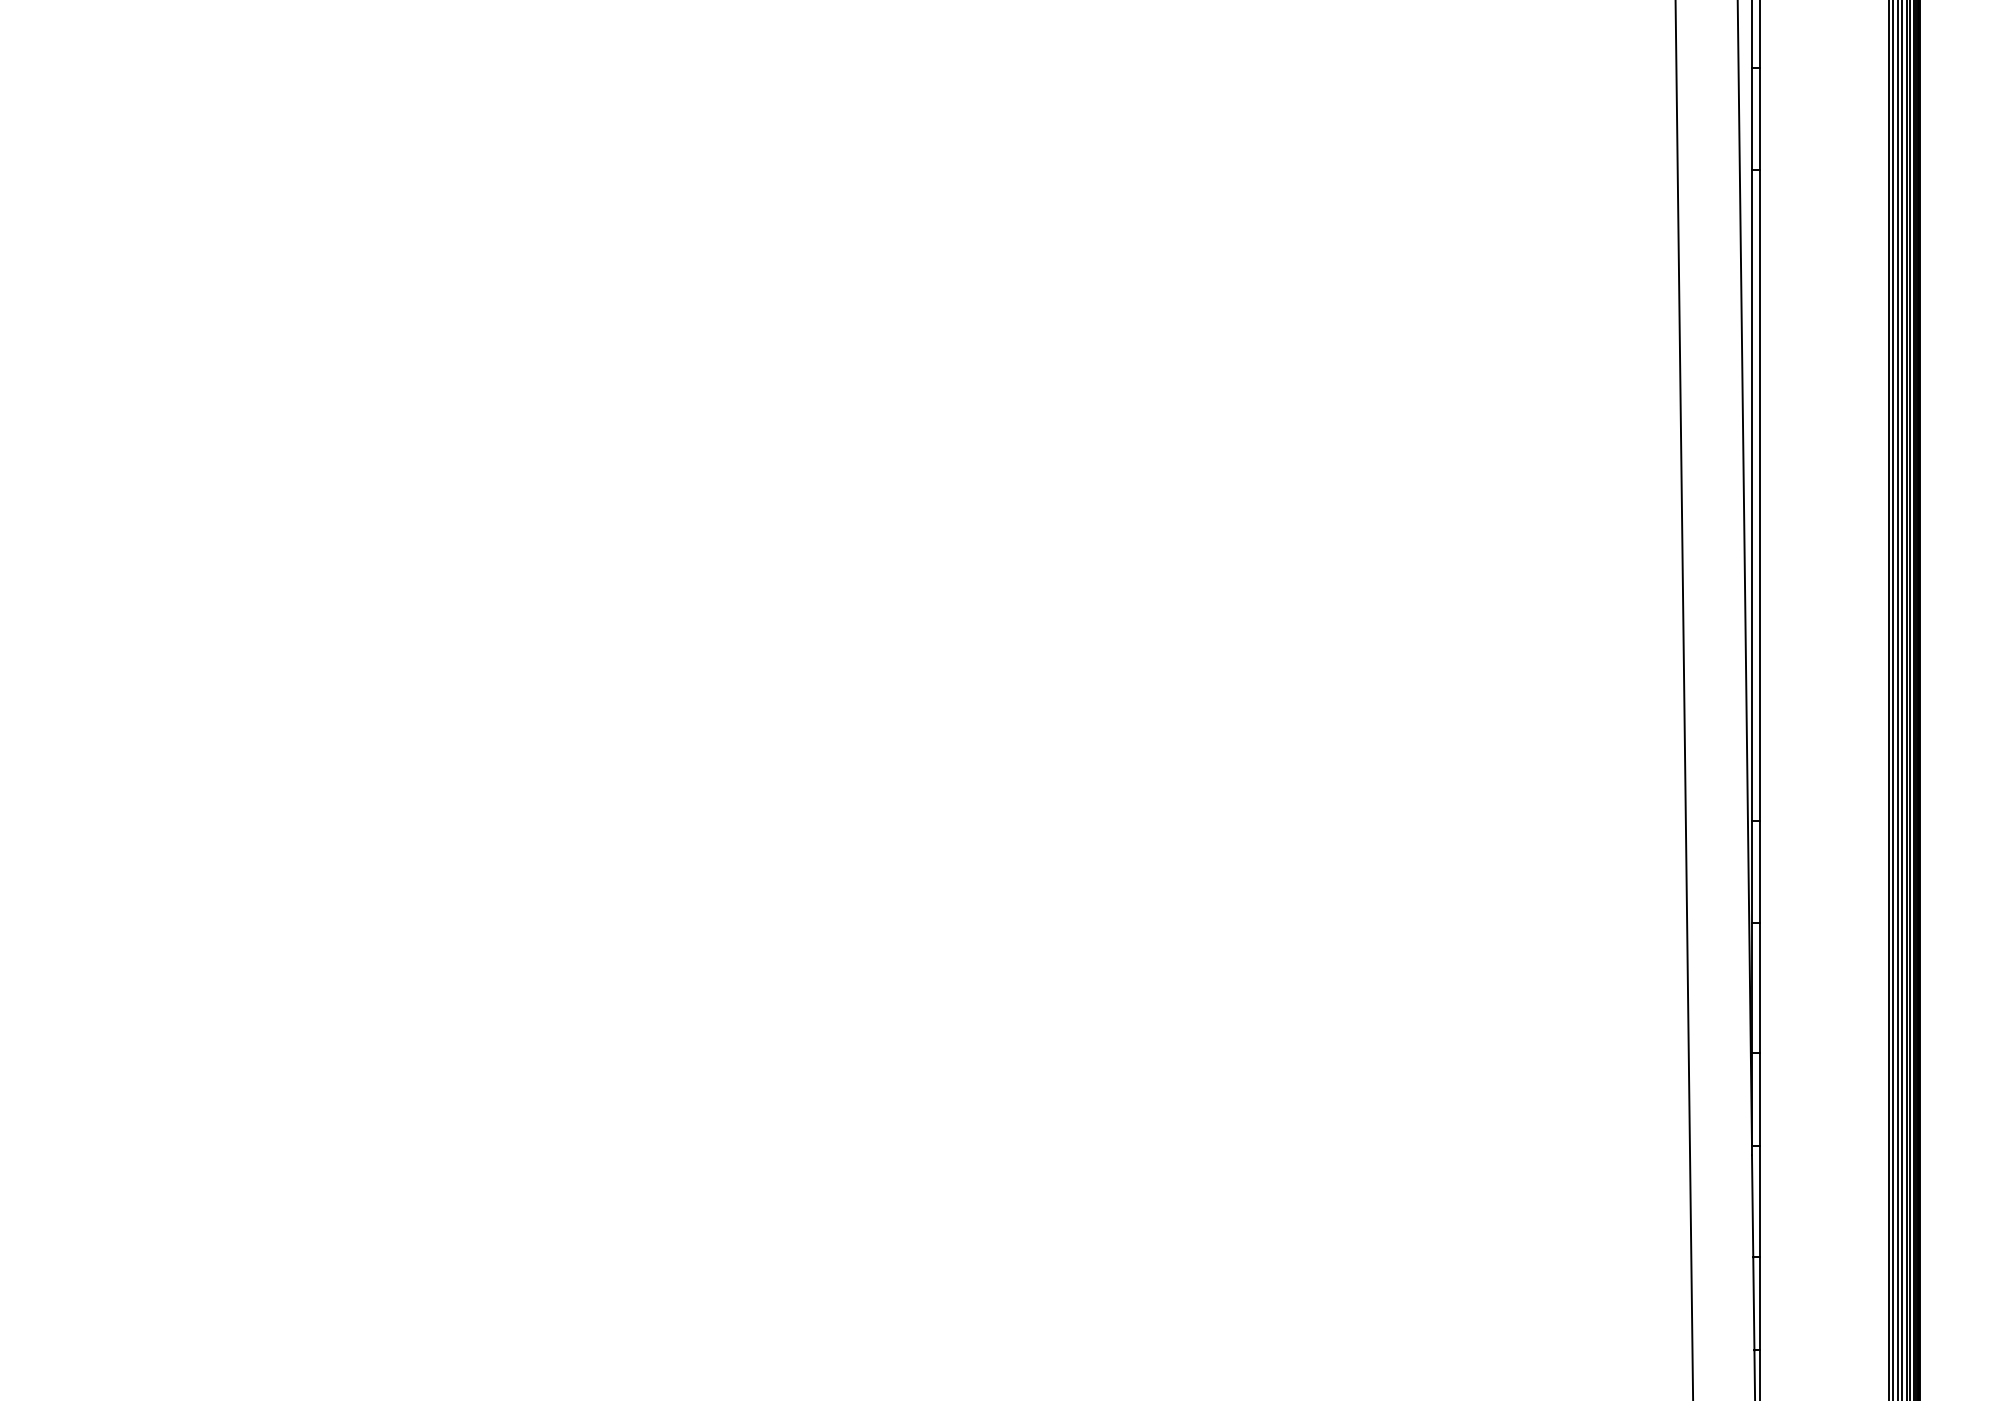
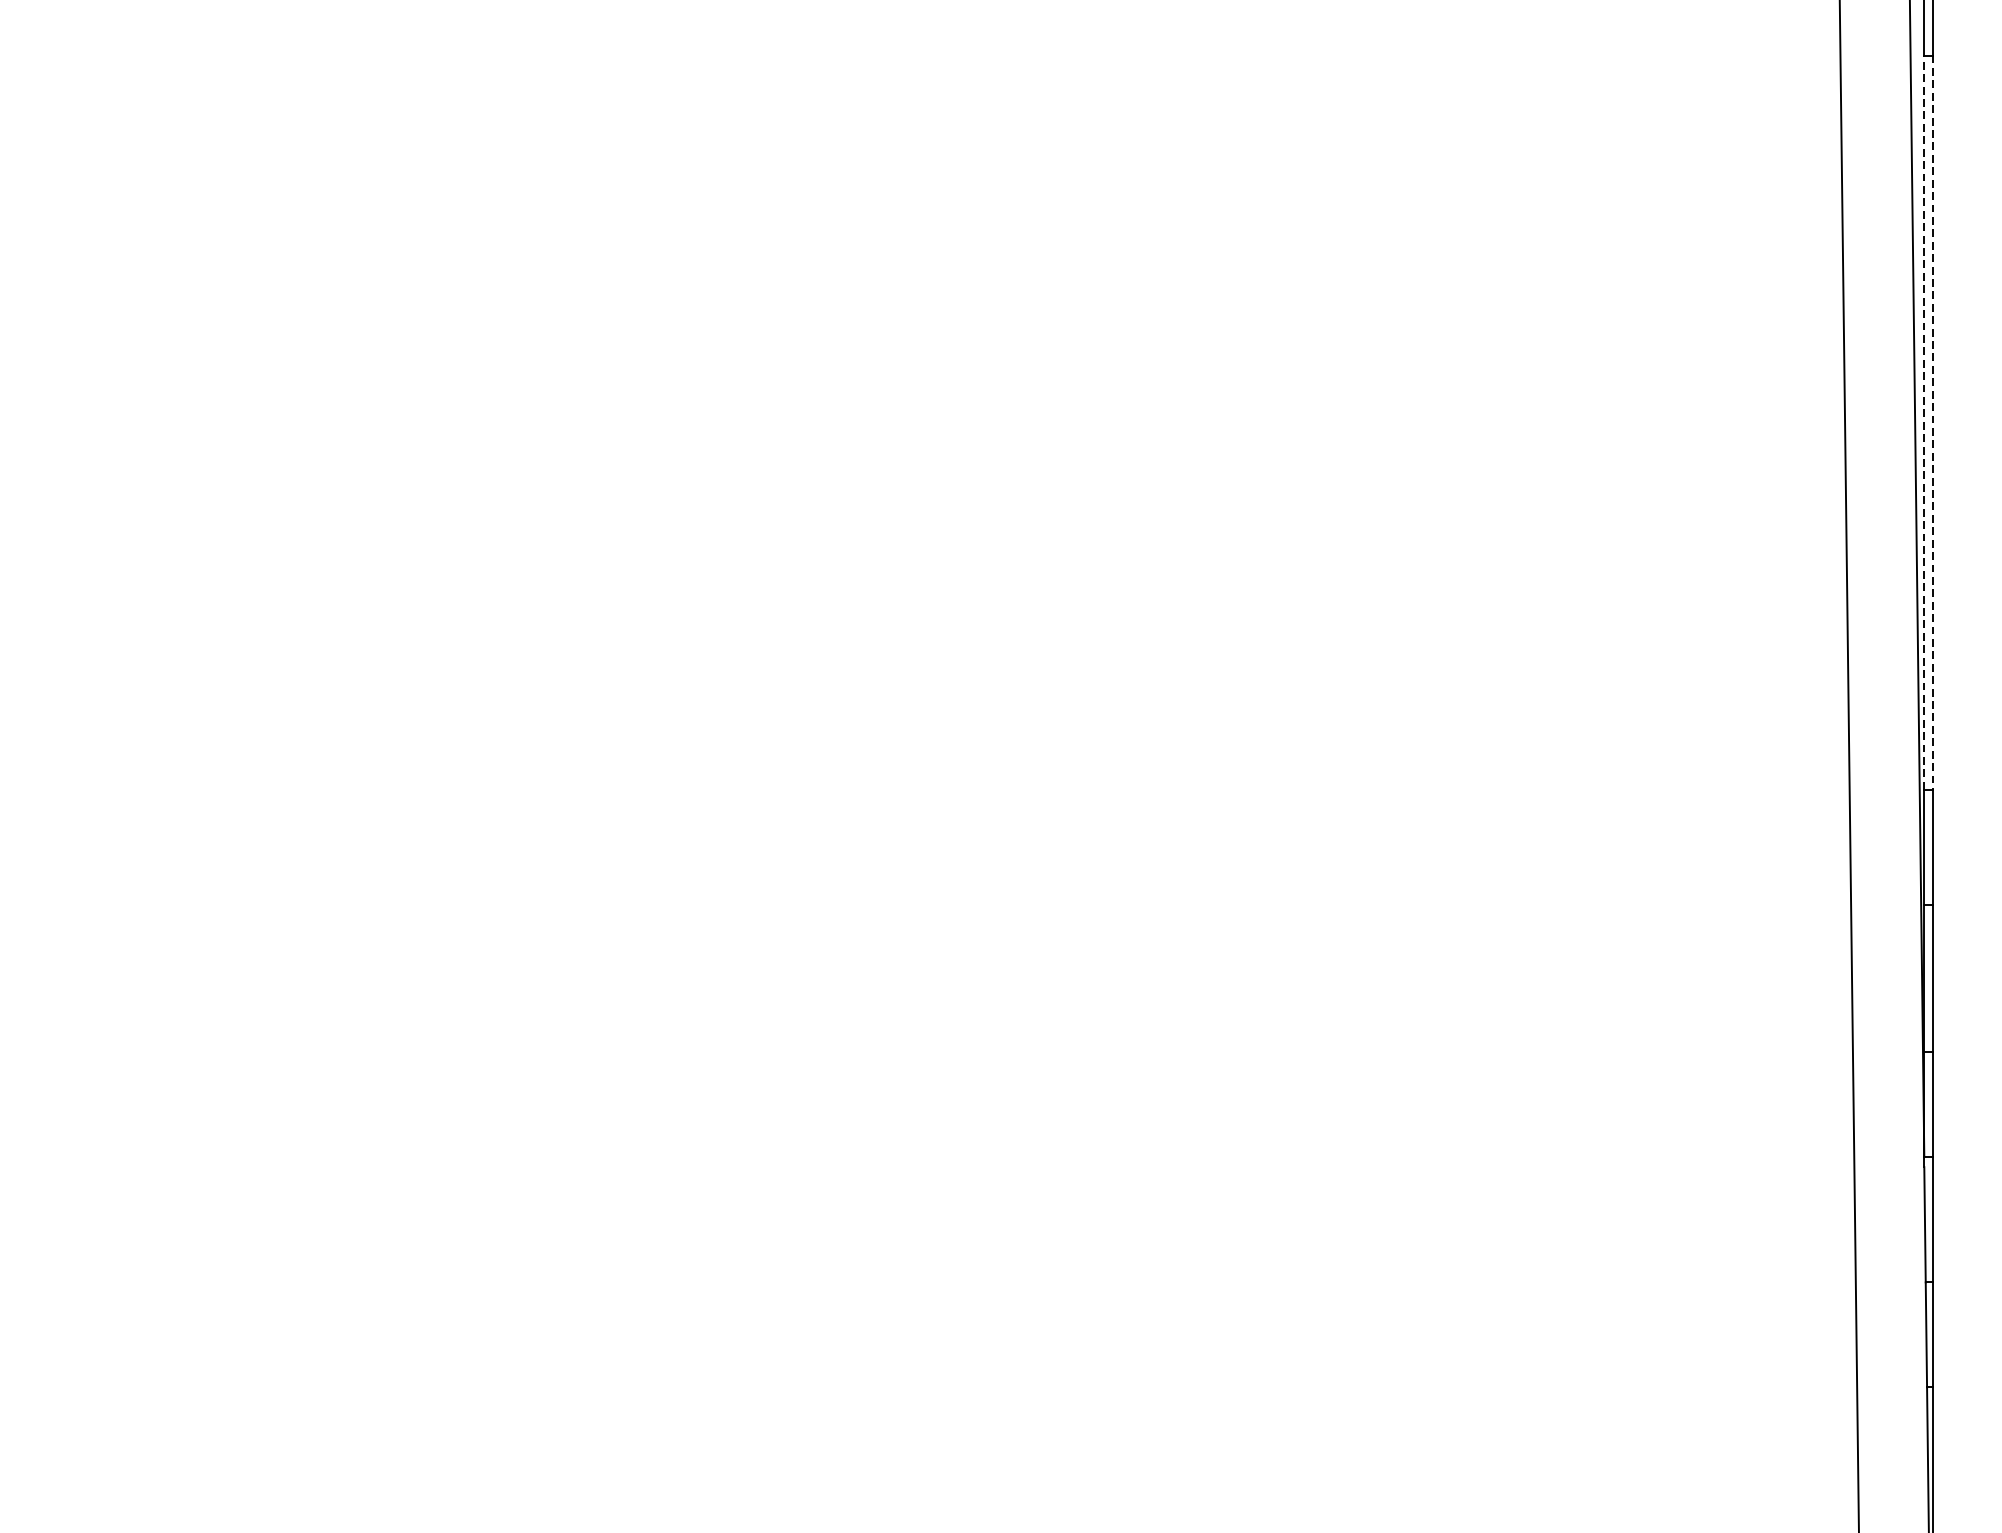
line: (1751, 494) -> (1923, 421), solid -> dashed
line: (1759, 495) -> (1932, 422), solid -> dashed

